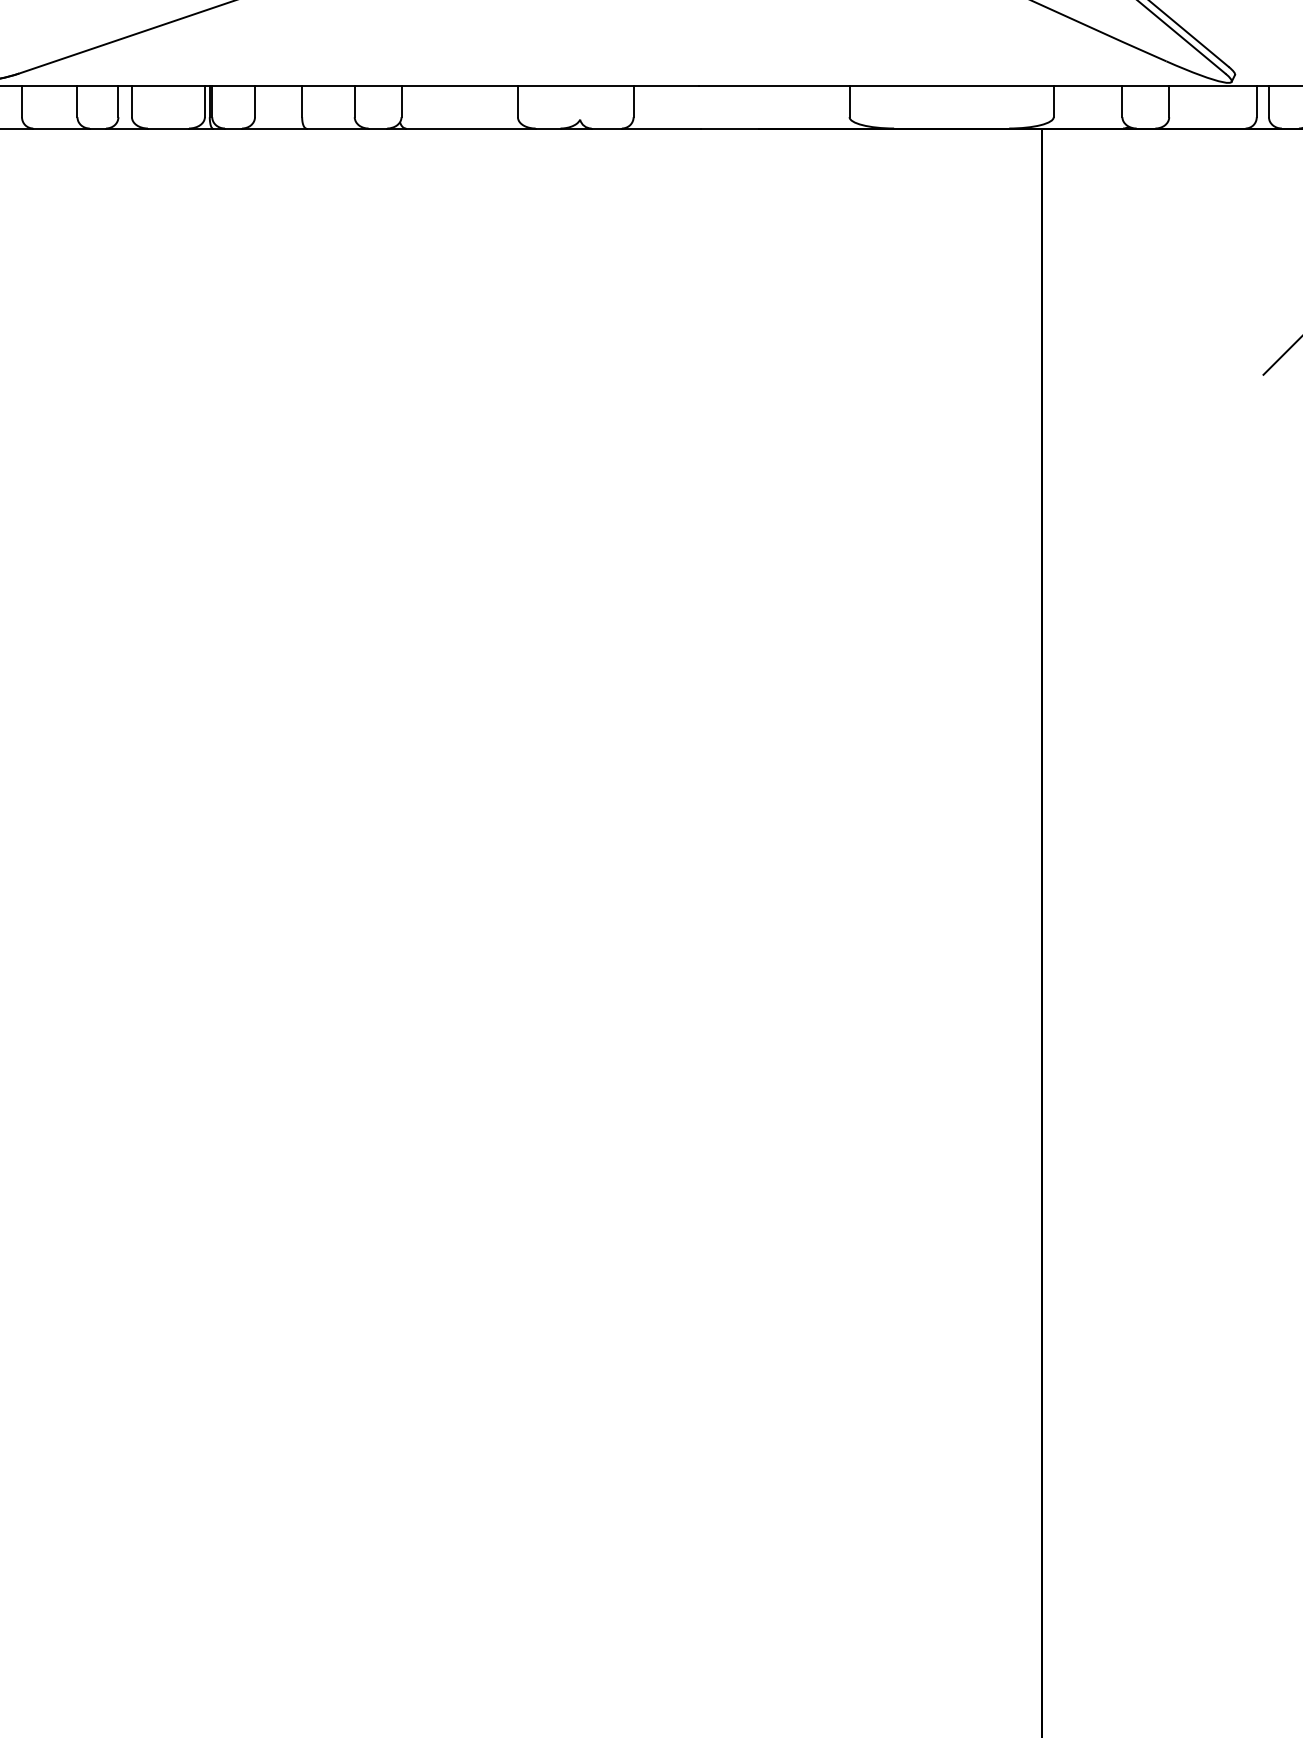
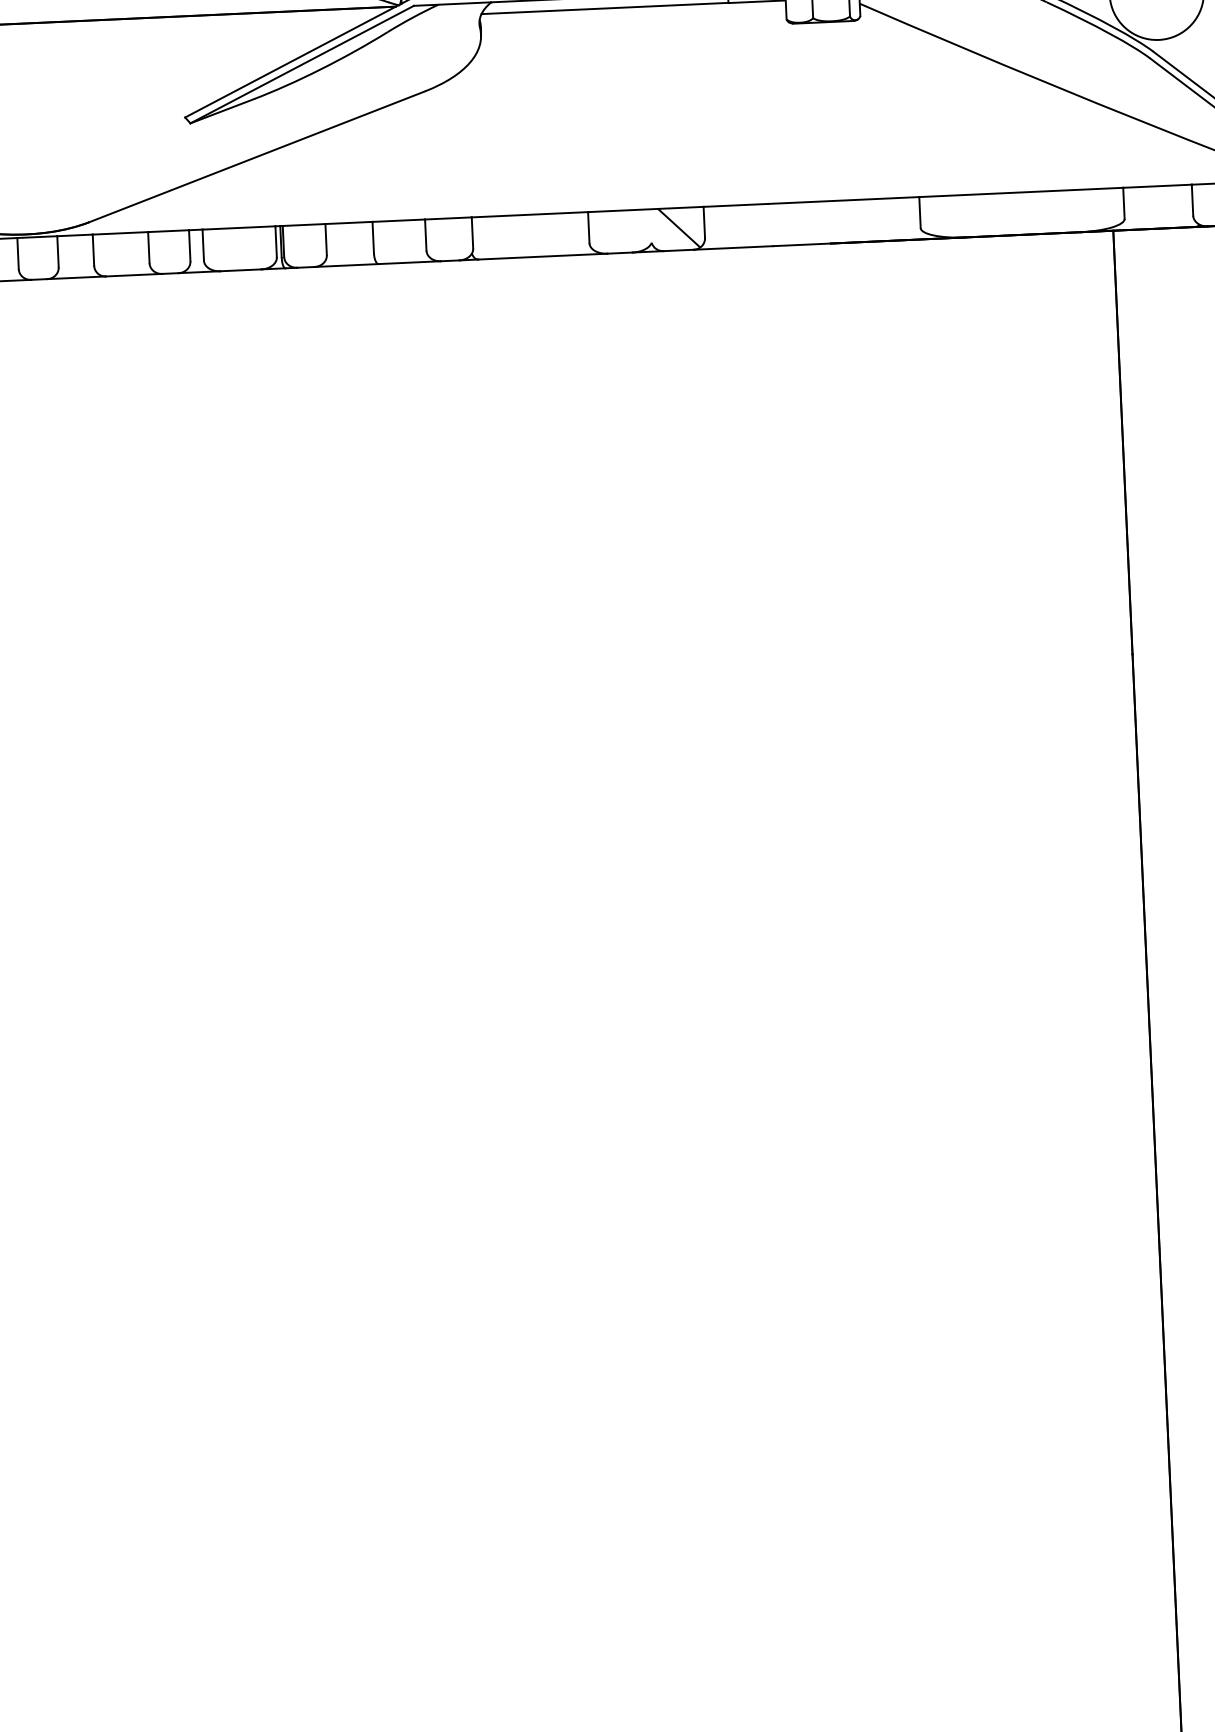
hatch: (608, 106) -> (679, 228), added

